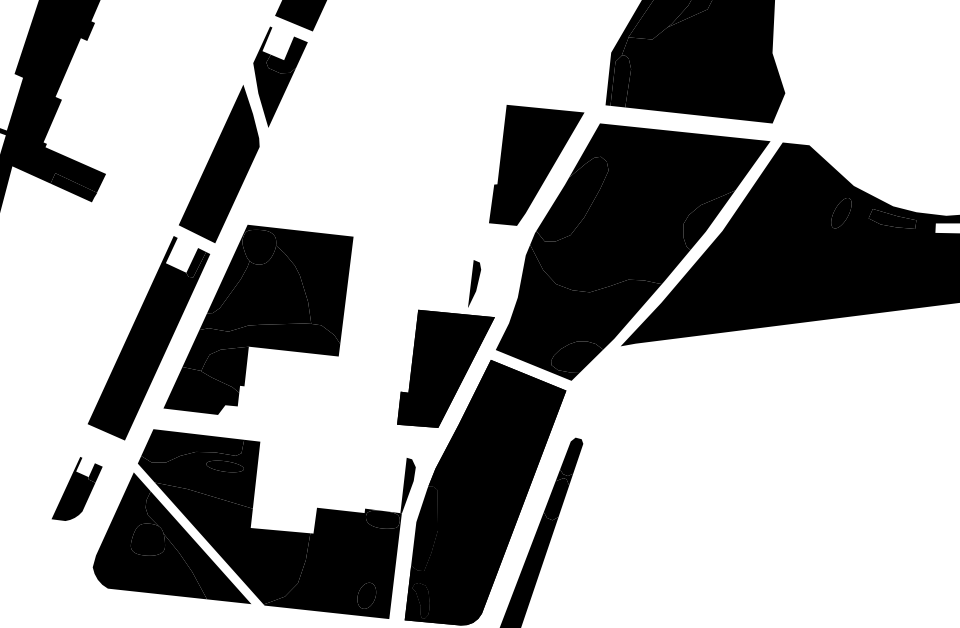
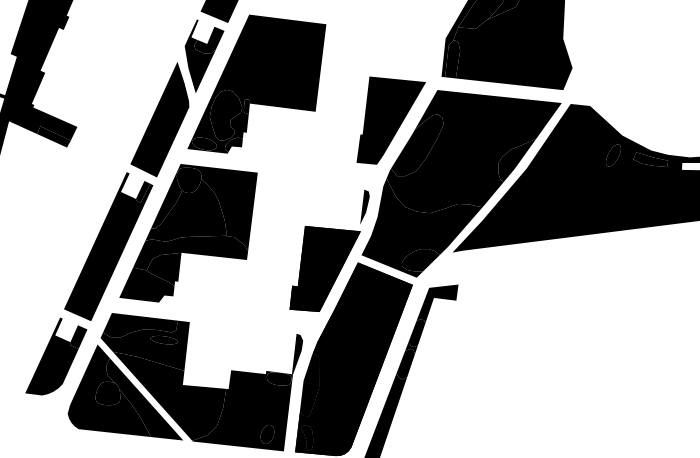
part: (352, 115) -> (257, 84), added
part: (474, 283) -> (364, 206), moved
fill: (599, 416) -> (437, 303), added
part: (76, 488) -> (55, 356), size x1.67

